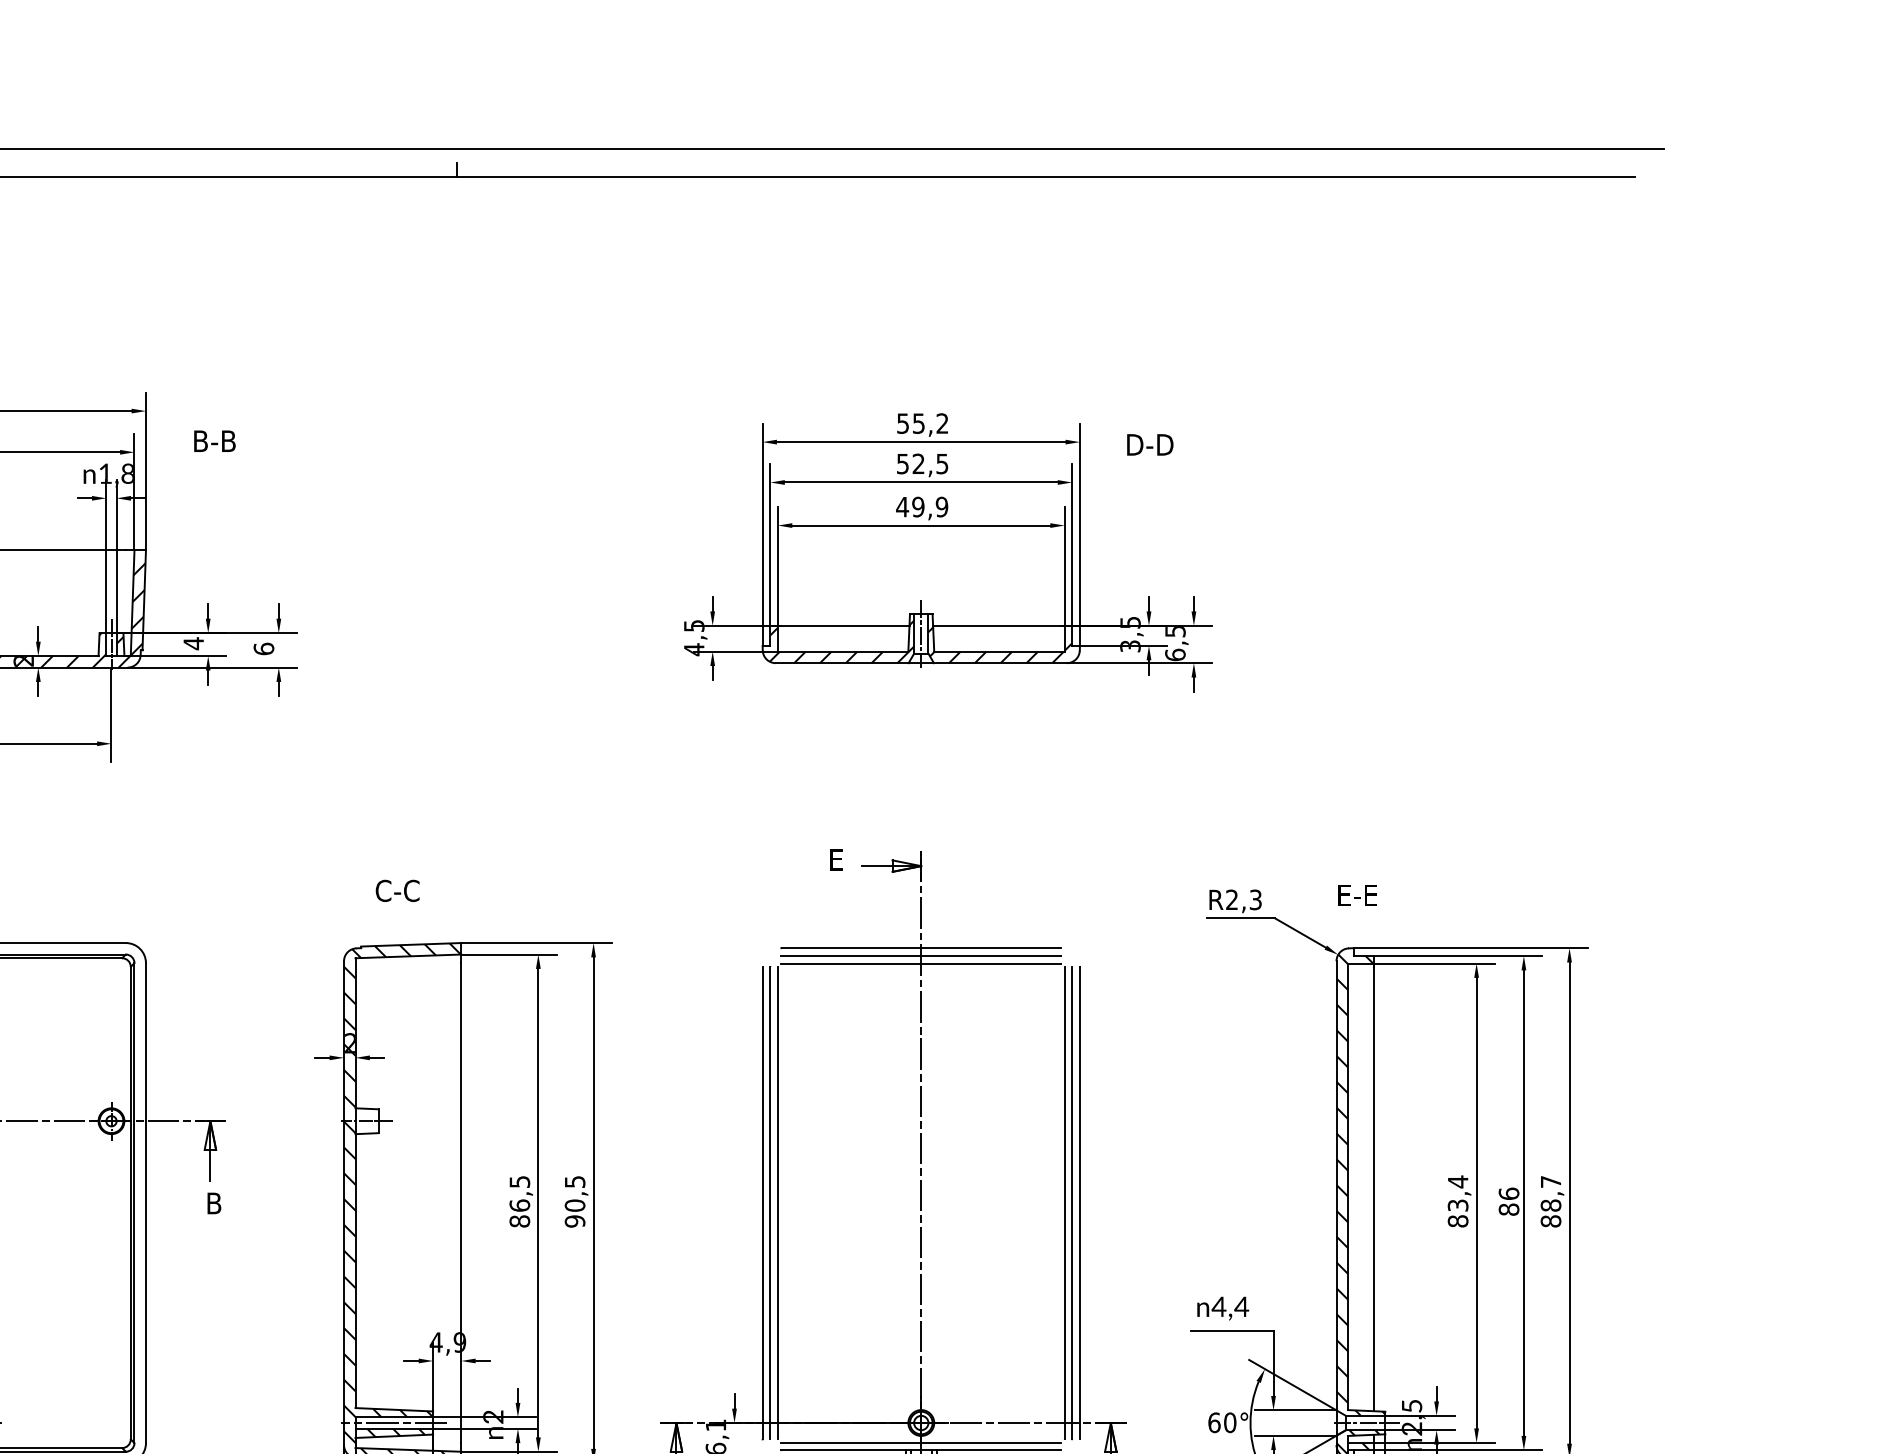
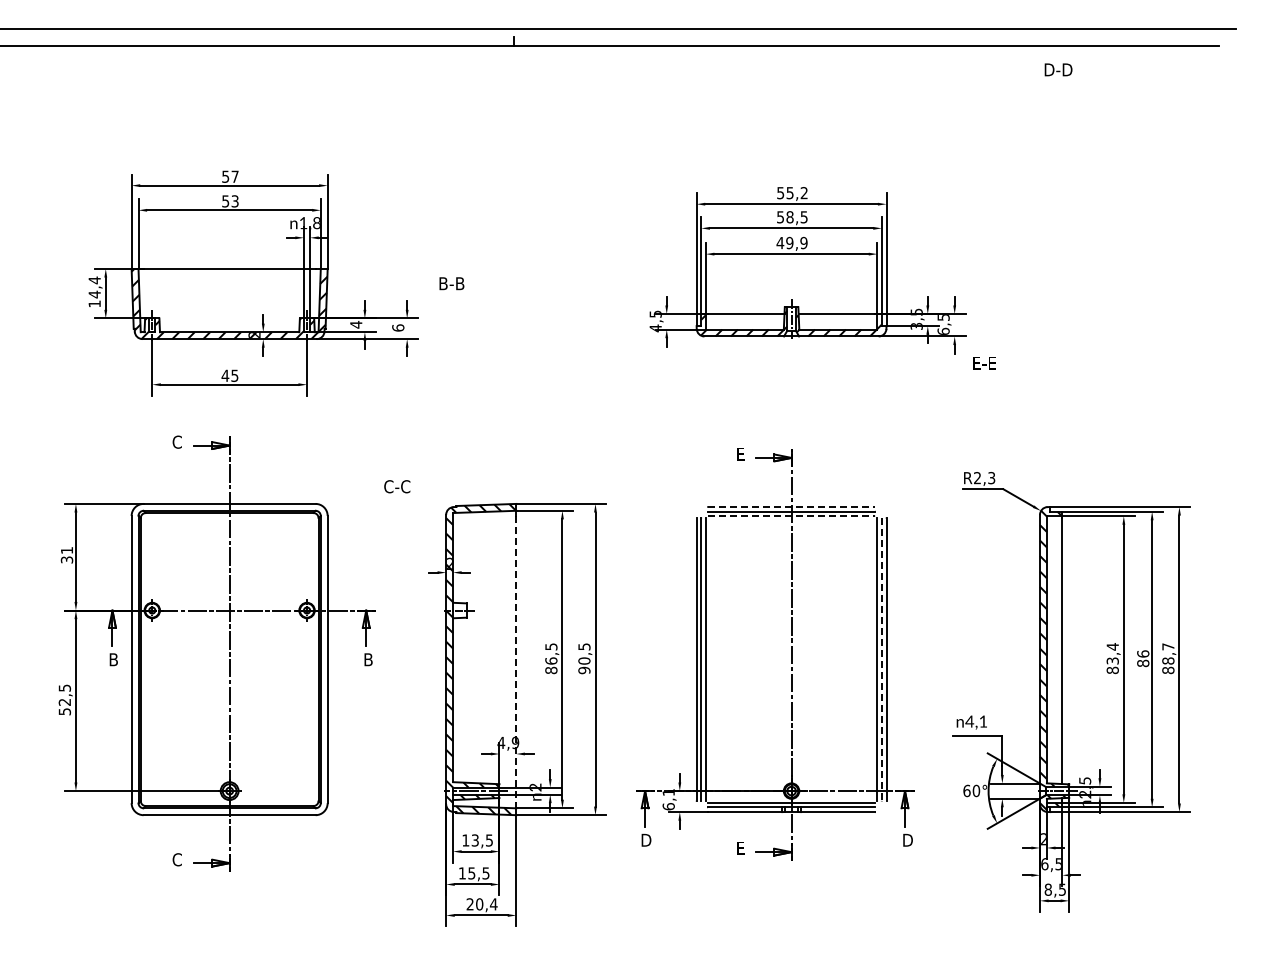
text: (214, 440) -> (451, 283), moved
text: (1150, 444) -> (1058, 69), moved
text: (917, 464) -> (789, 217), 52,5 -> 58,5
text: (398, 890) -> (397, 486), moved
text: (1357, 895) -> (984, 363), moved
line: (921, 949) -> (791, 507), solid -> dashed
line: (921, 964) -> (791, 516), solid -> dashed
line: (461, 1203) -> (516, 659), solid -> dashed
line: (1071, 1204) -> (881, 660), solid -> dashed
text: (1240, 1306) -> (982, 721), 4,4 -> 4,1

